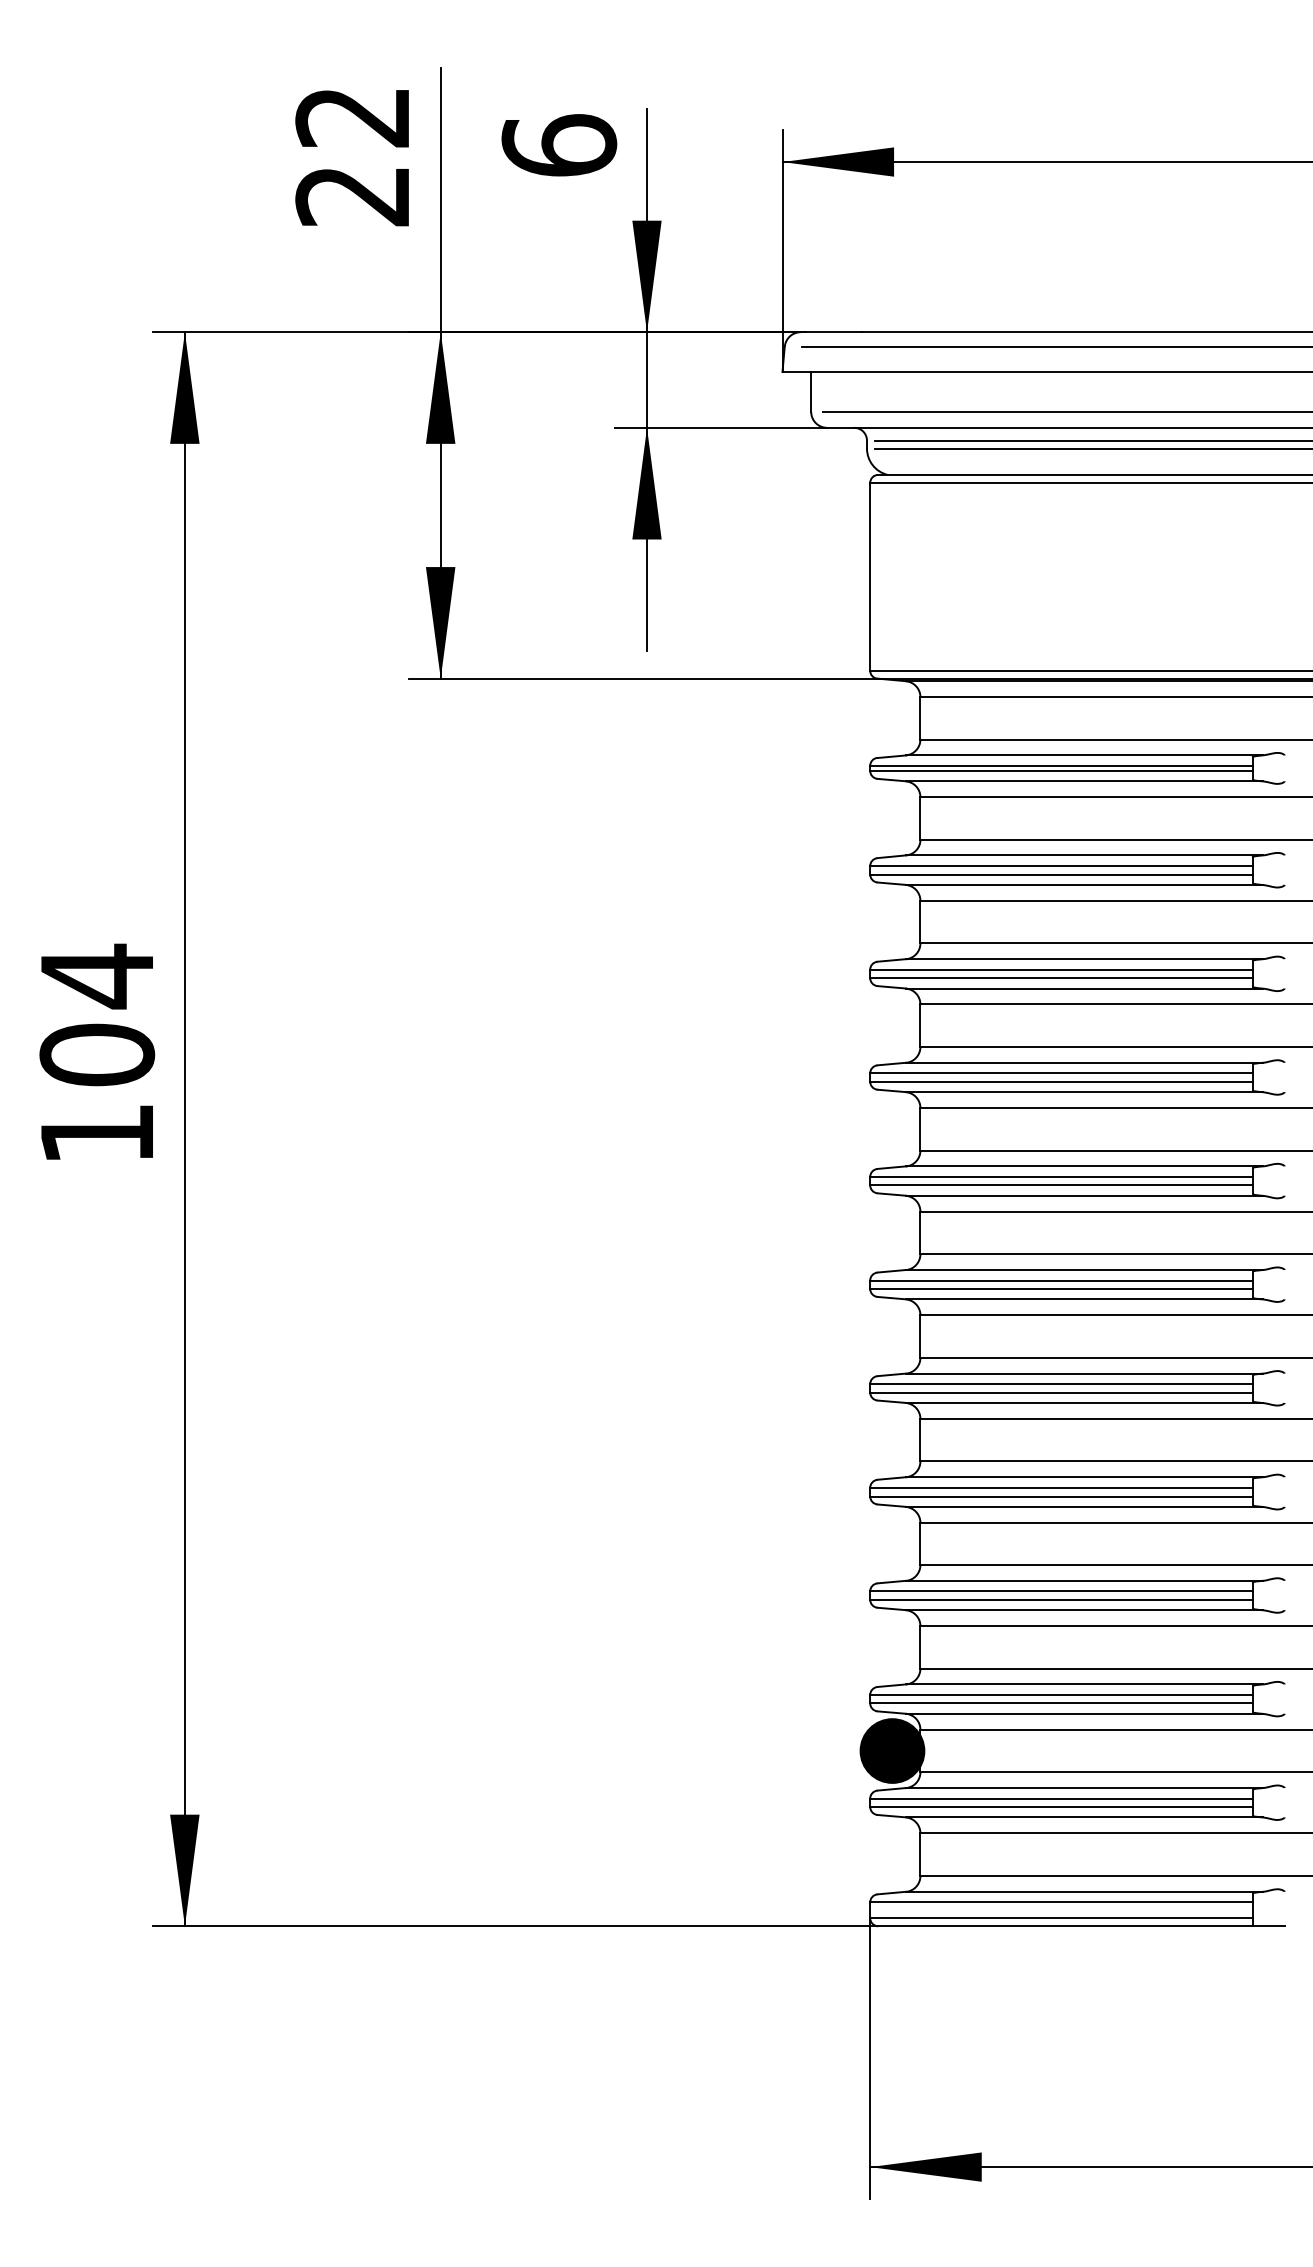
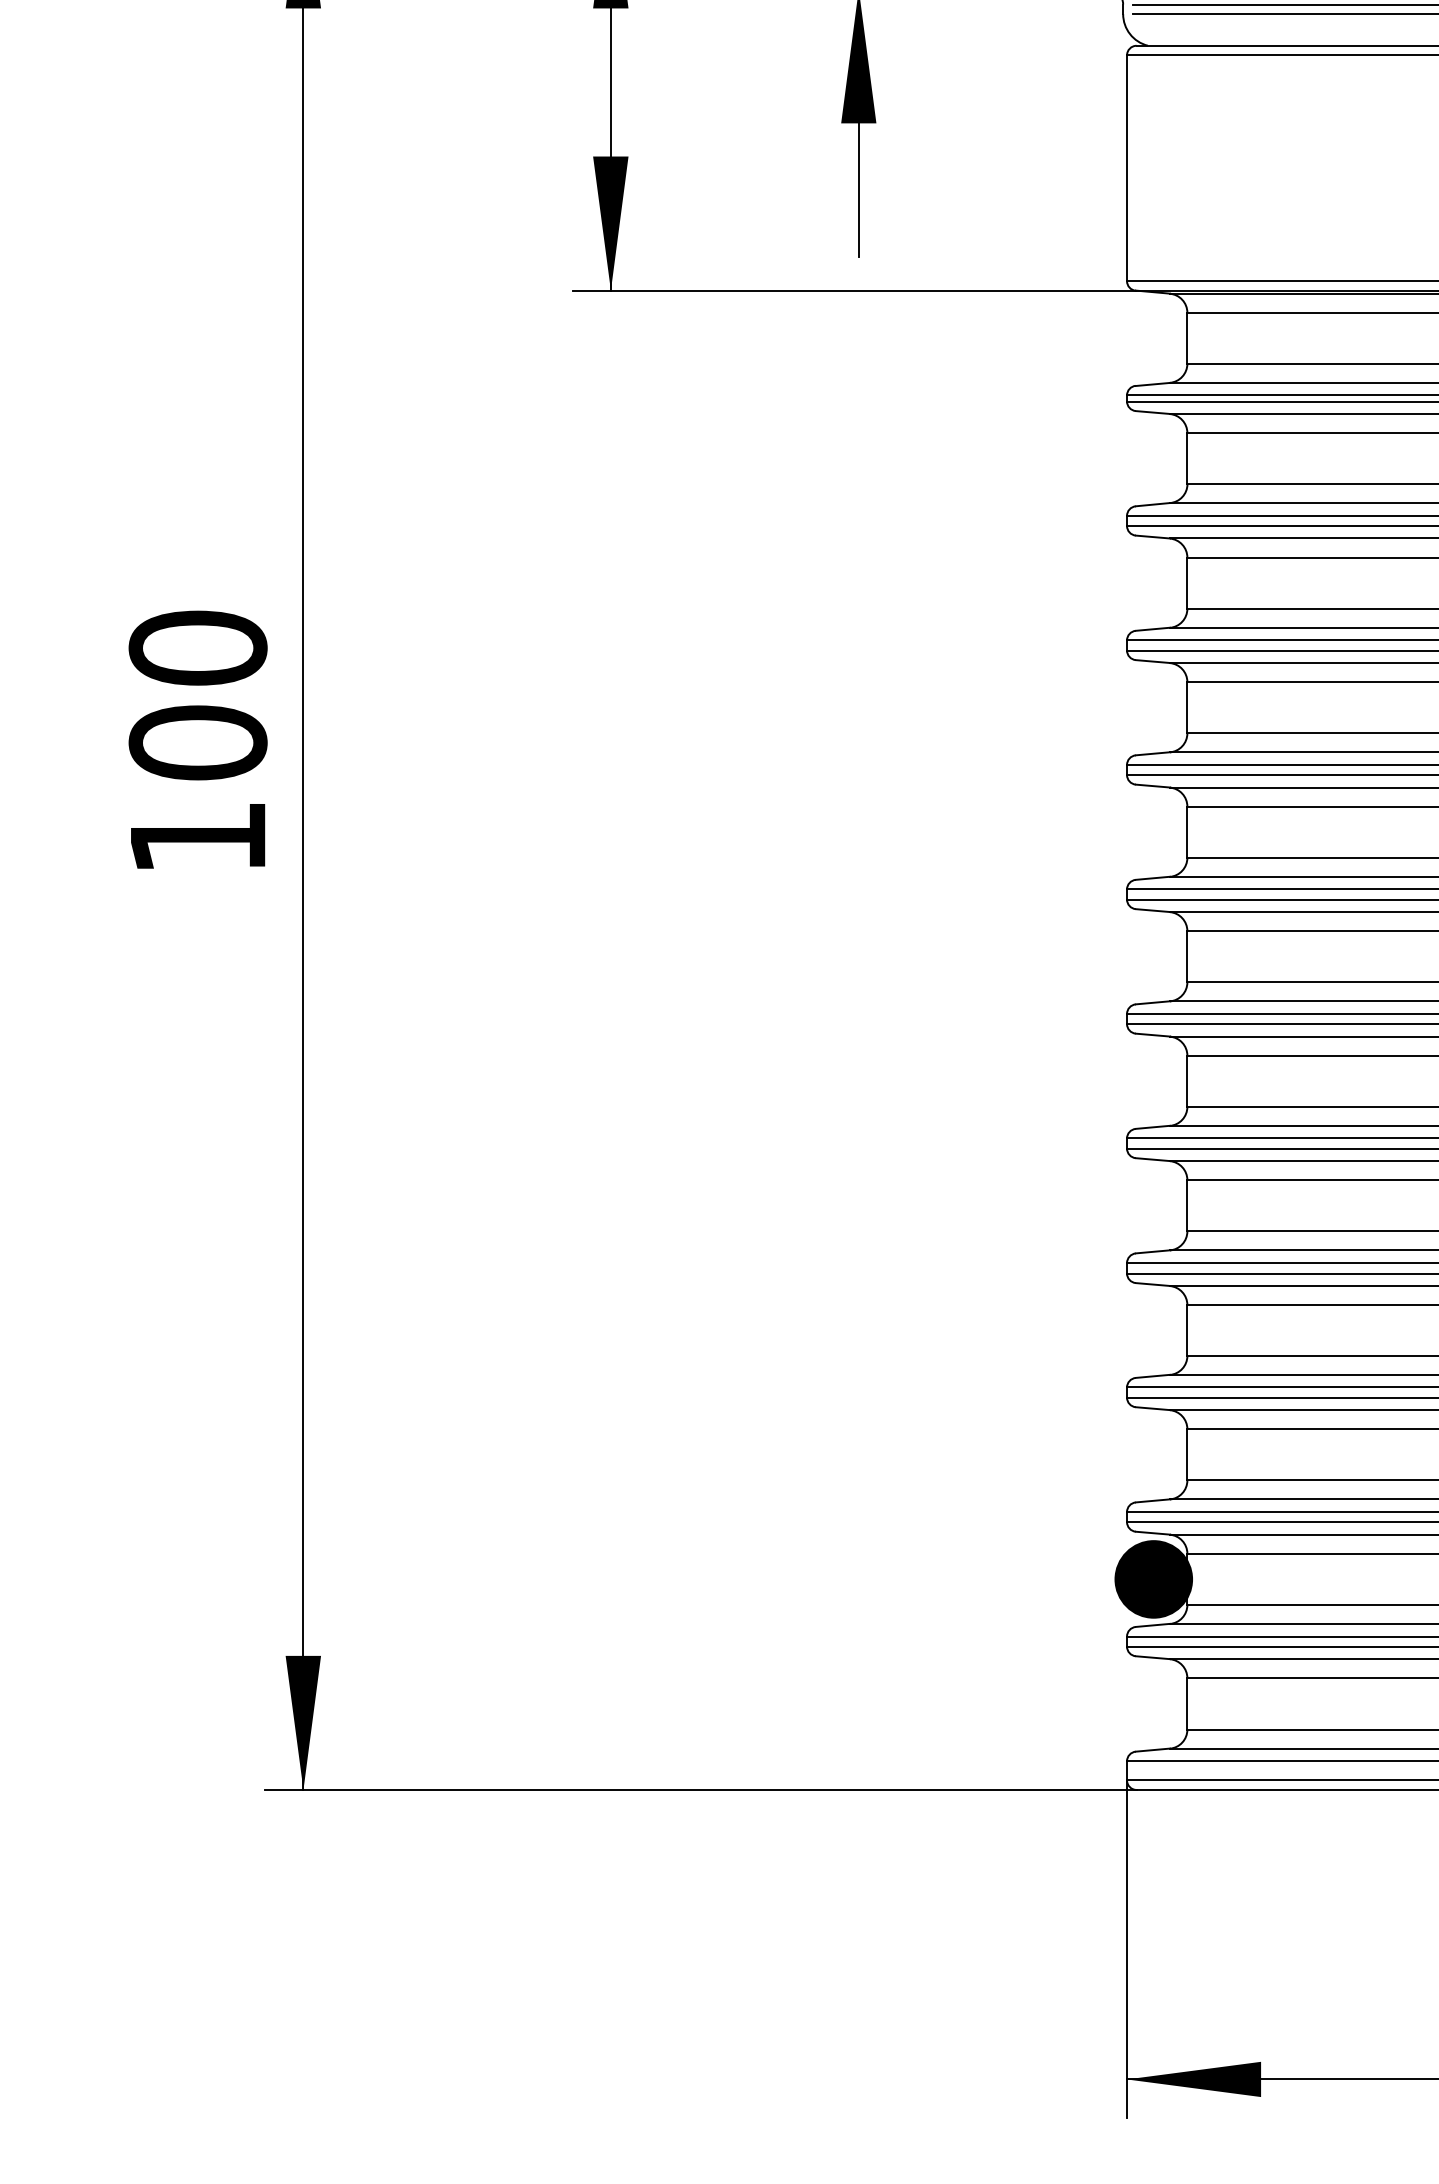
text: (97, 976) -> (198, 648), 104 -> 100

